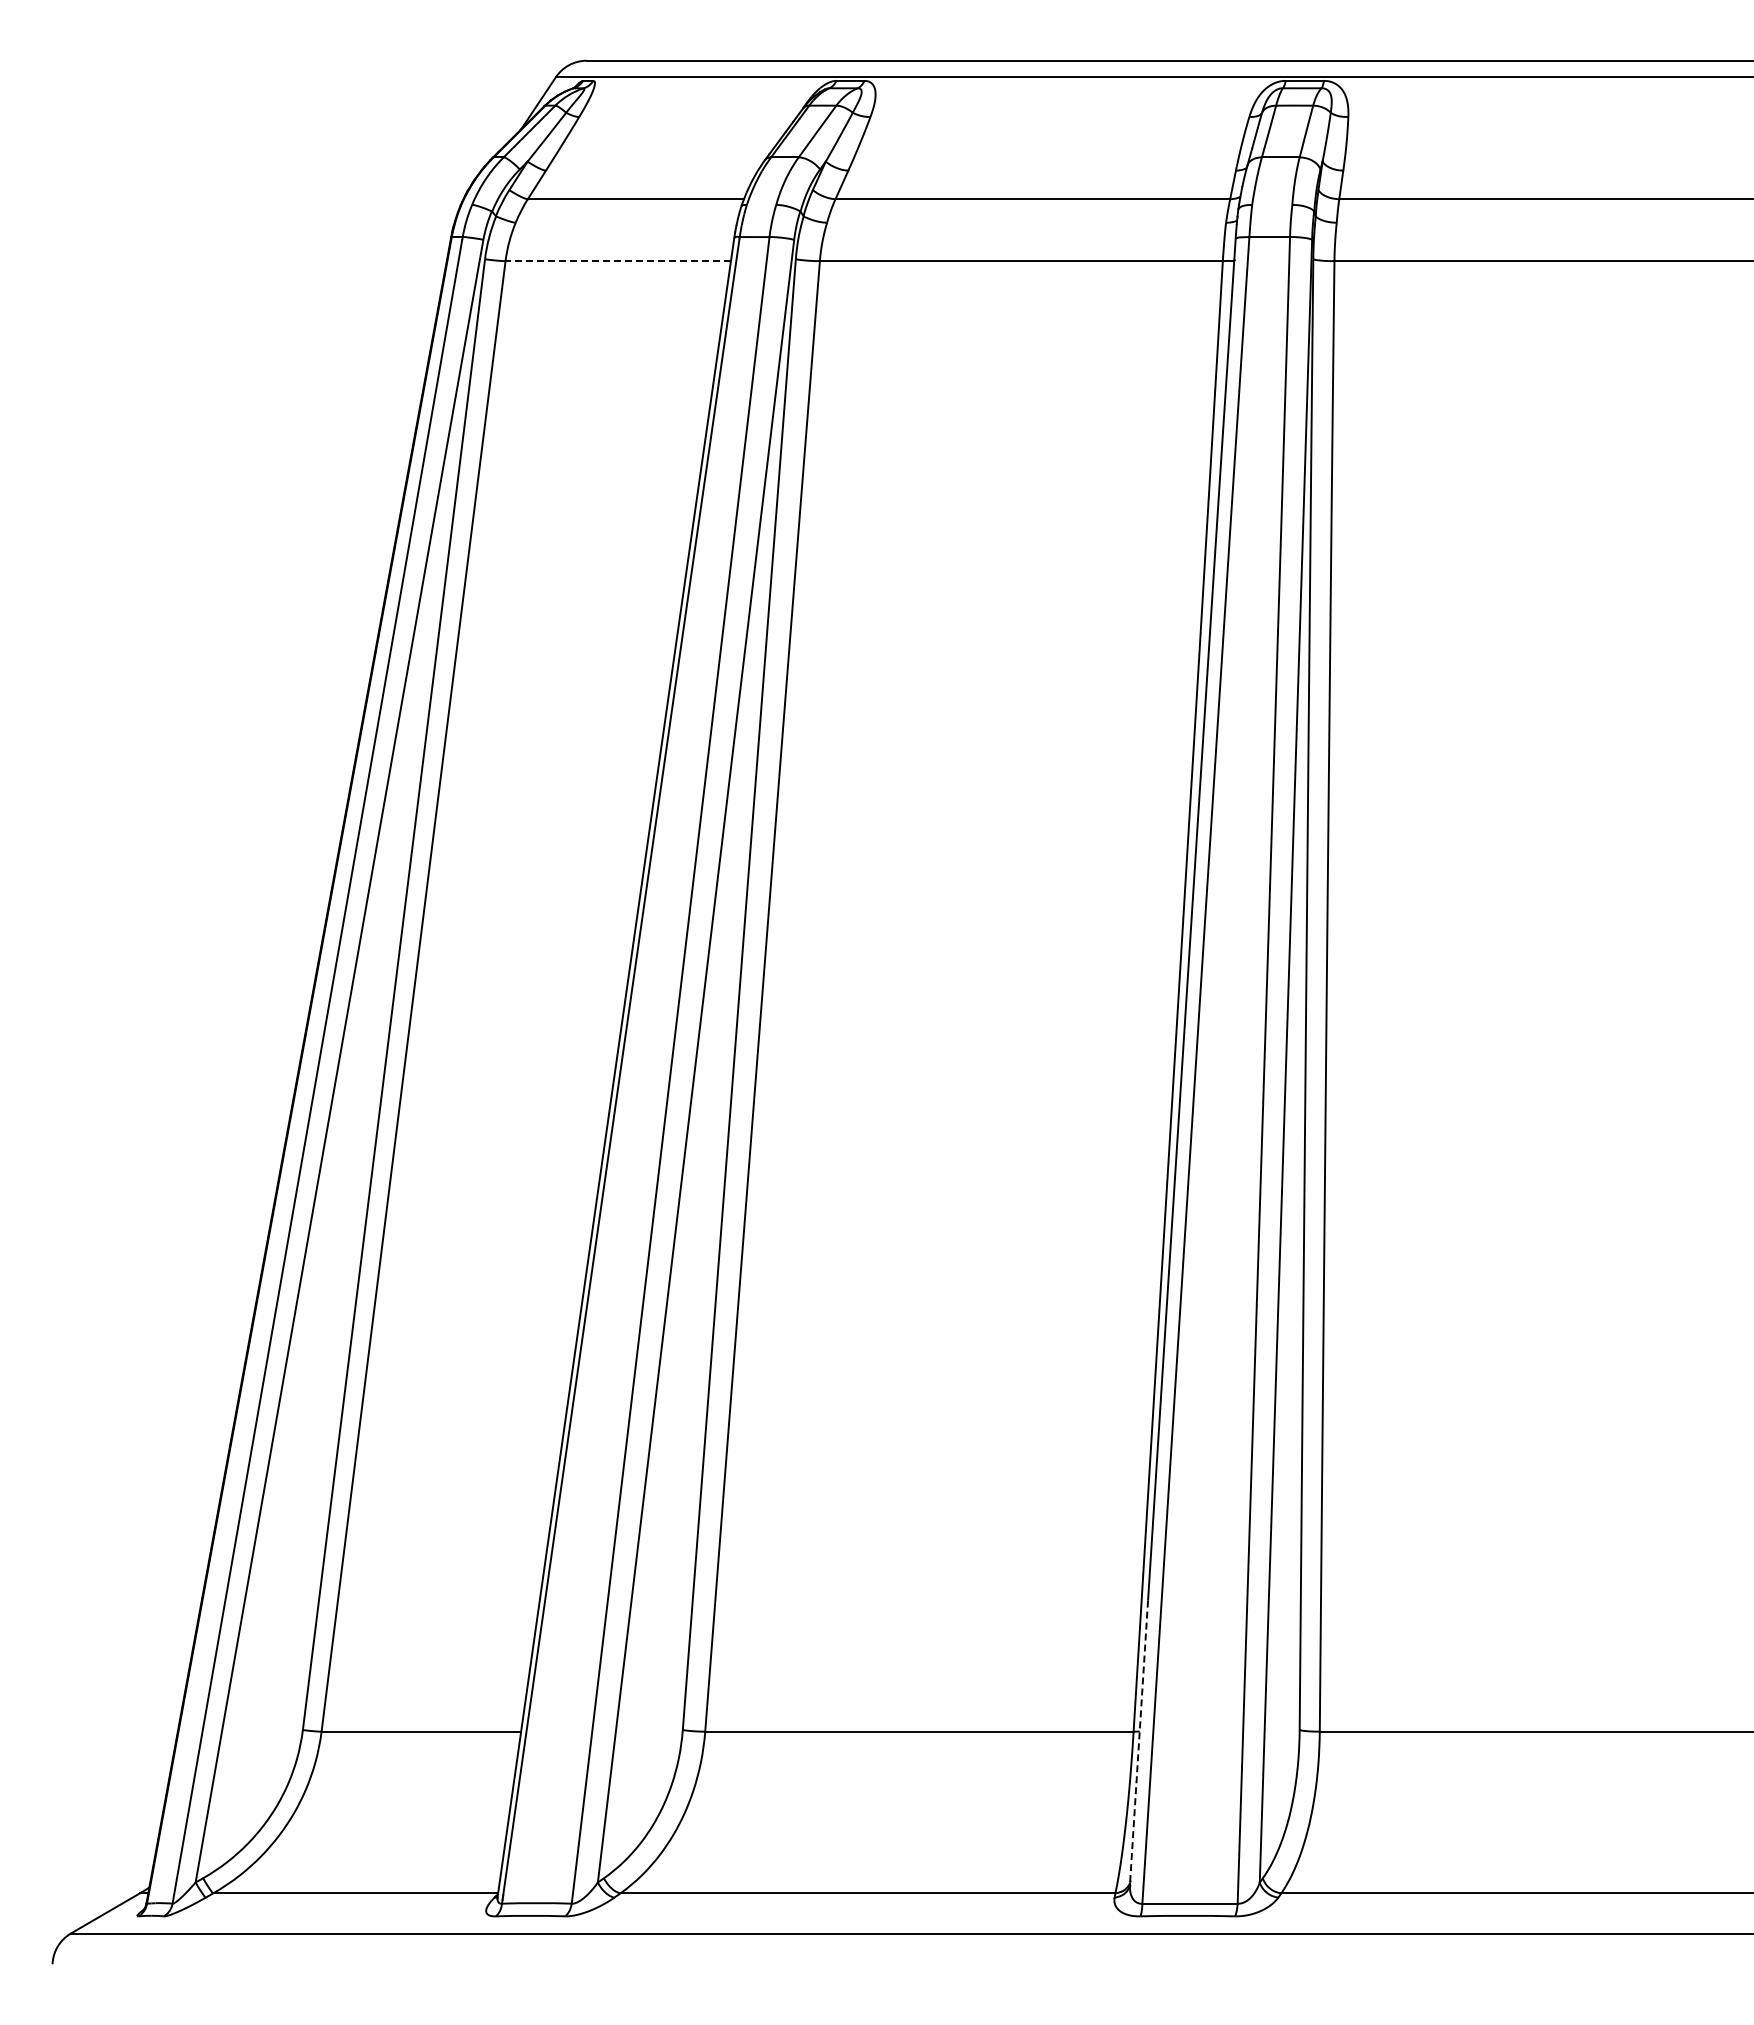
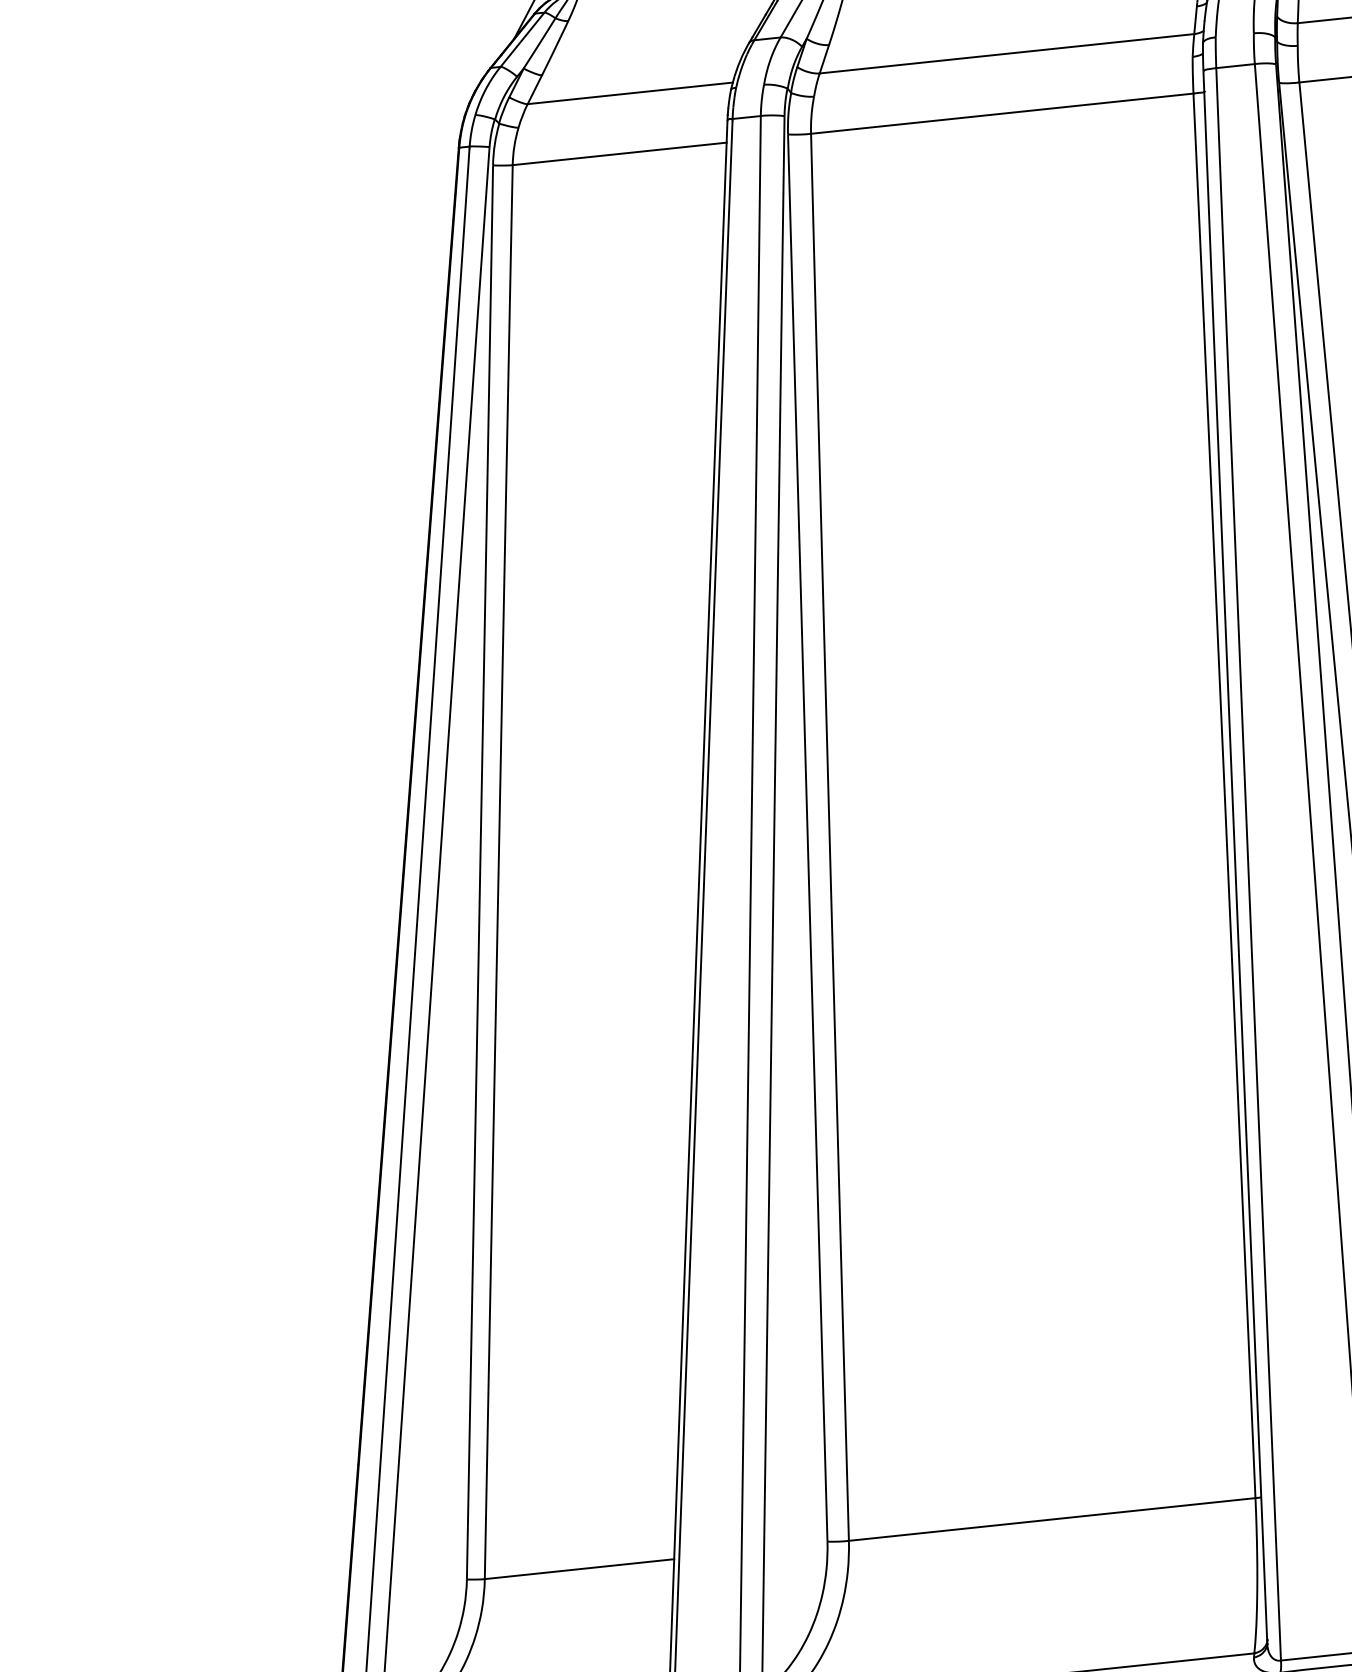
line: (618, 261) -> (619, 154), dashed -> solid
line: (1138, 1743) -> (1261, 1508), dashed -> solid

